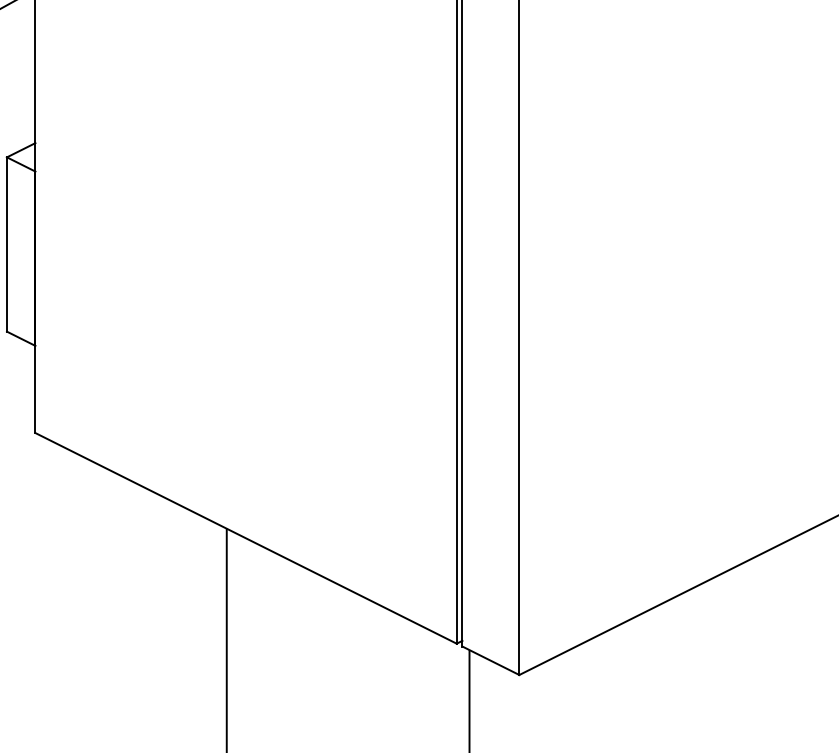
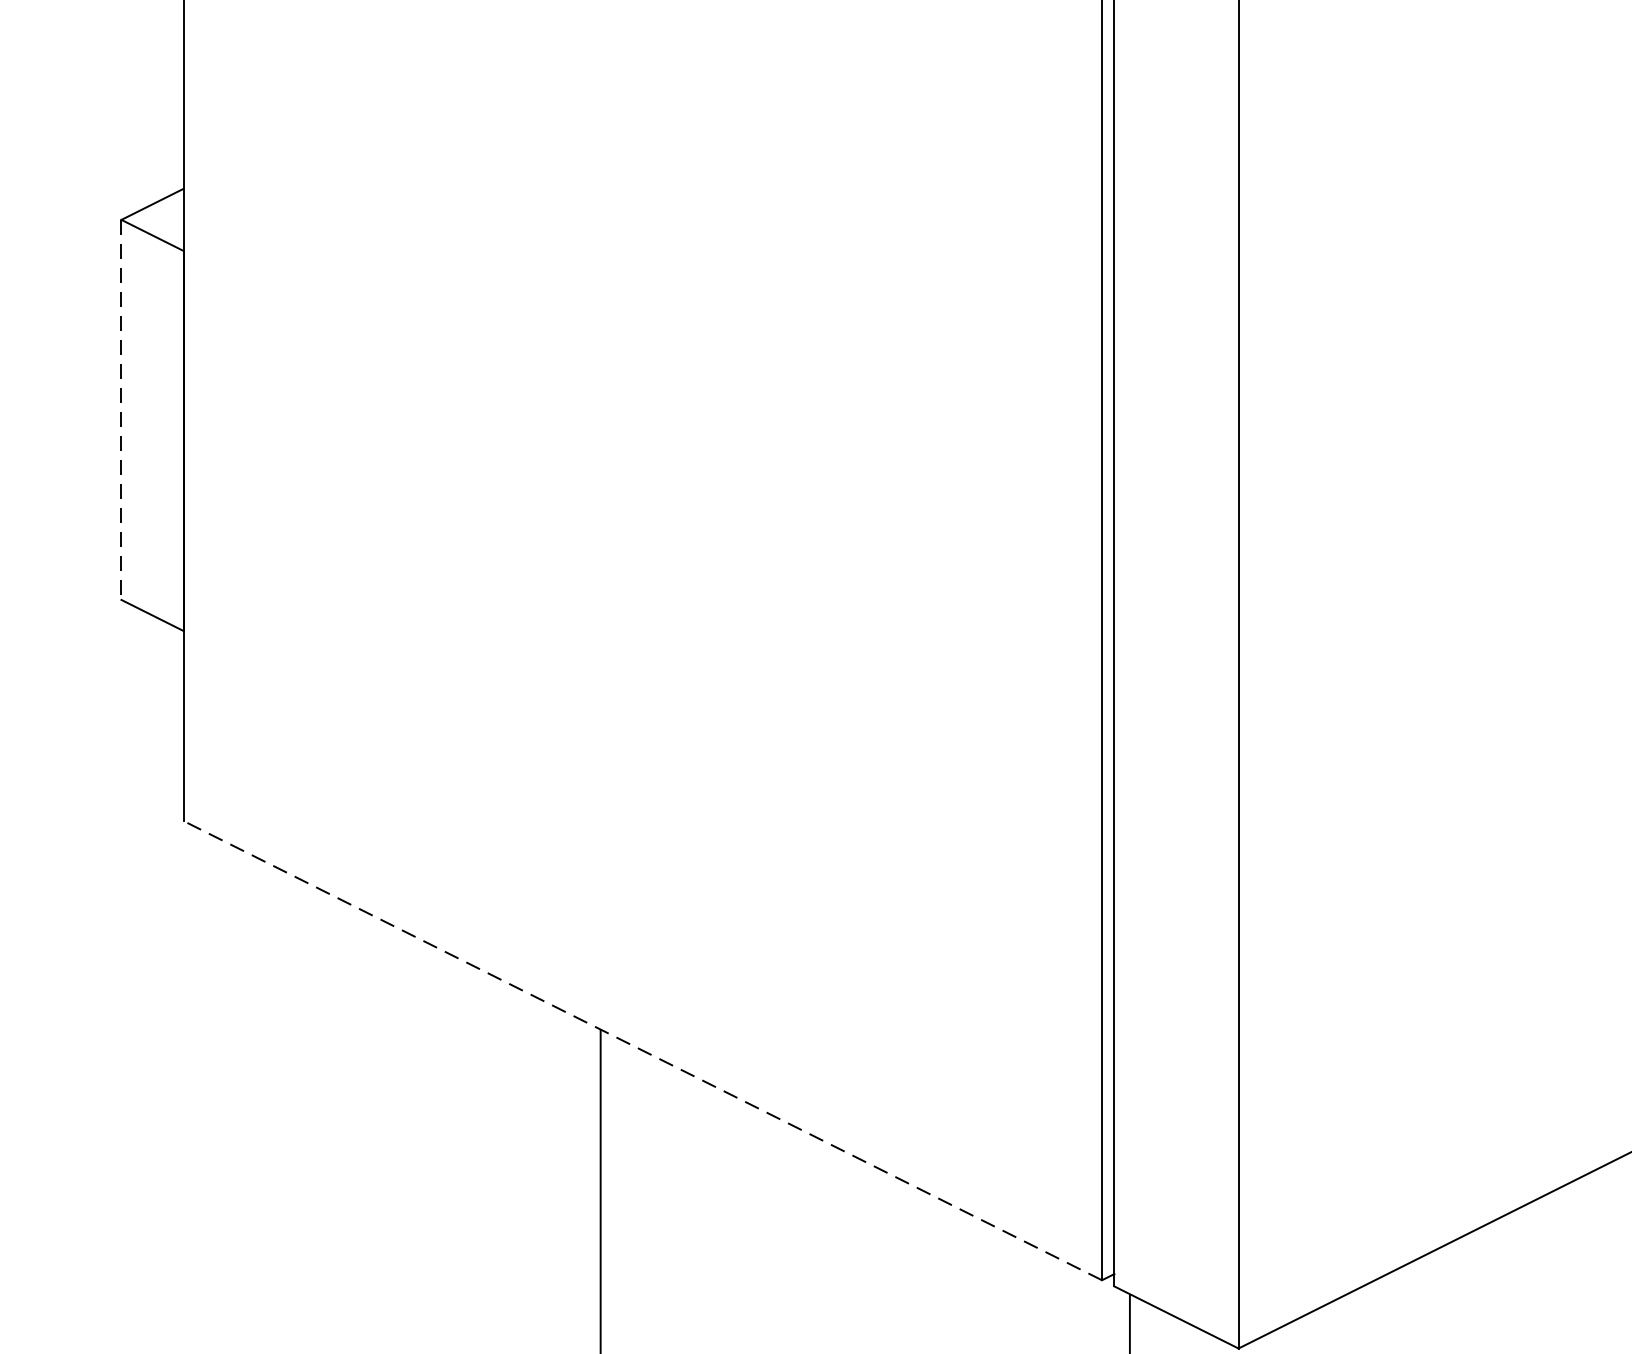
line: (6, 245) -> (120, 412), solid -> dashed
line: (246, 538) -> (643, 1050), solid -> dashed

